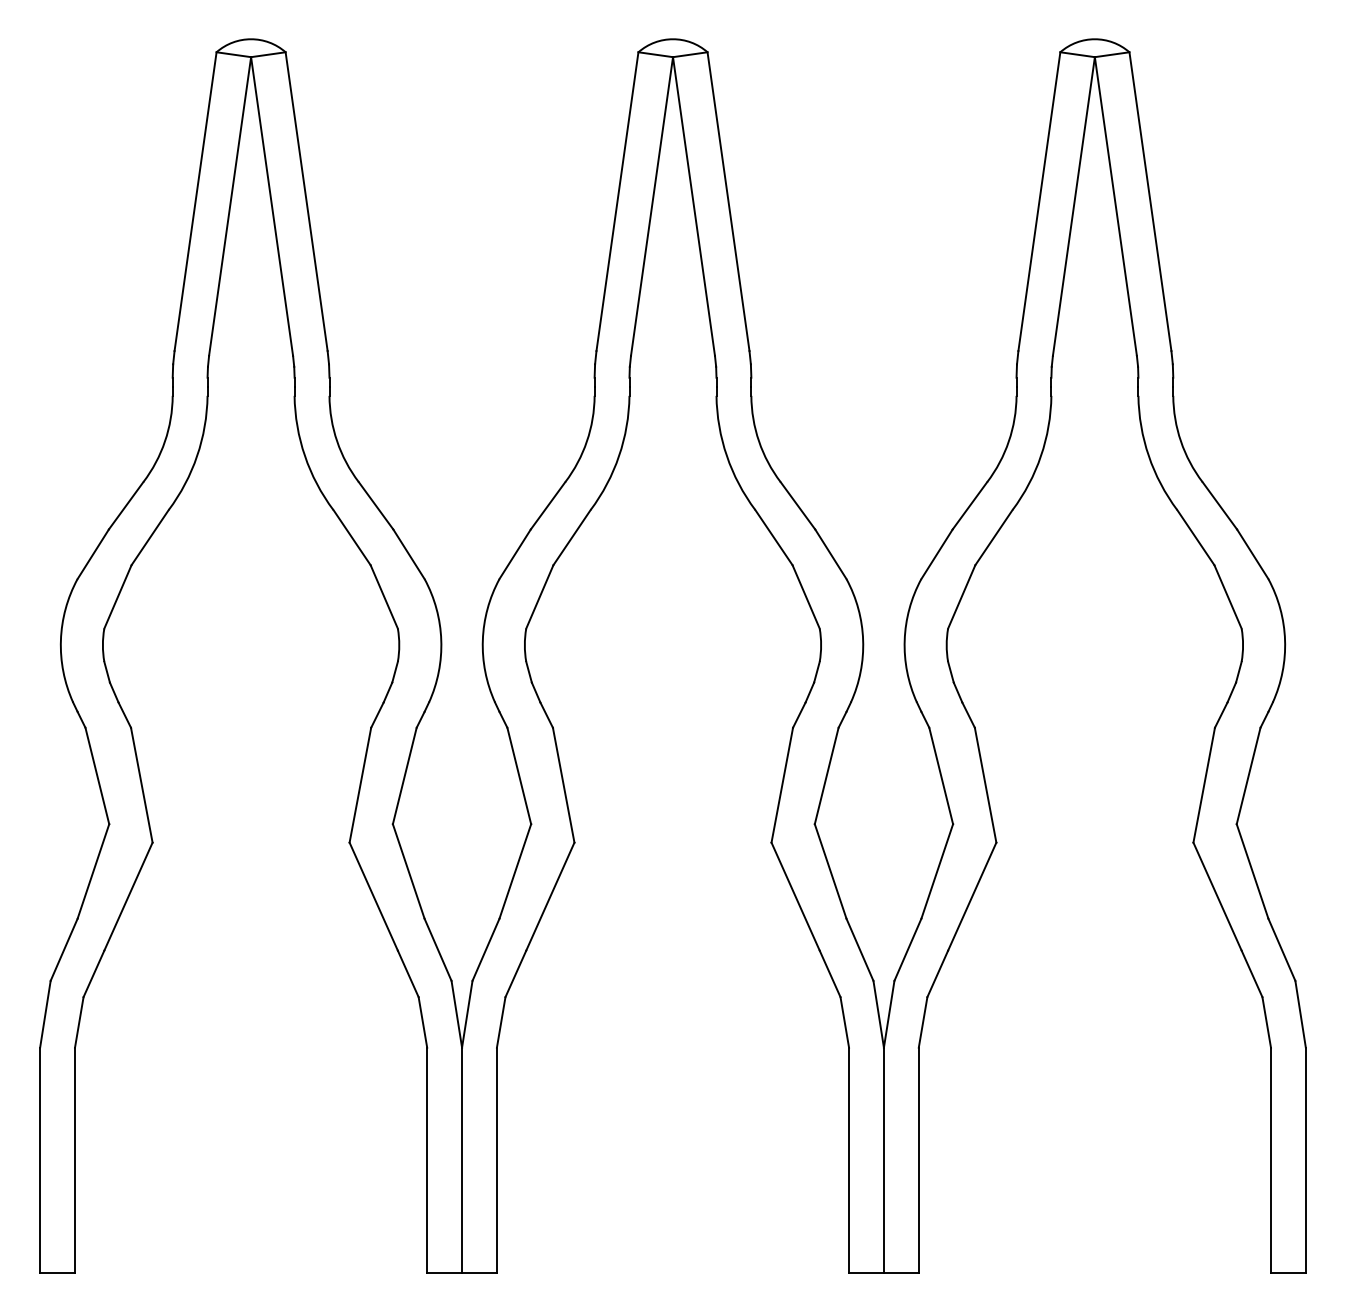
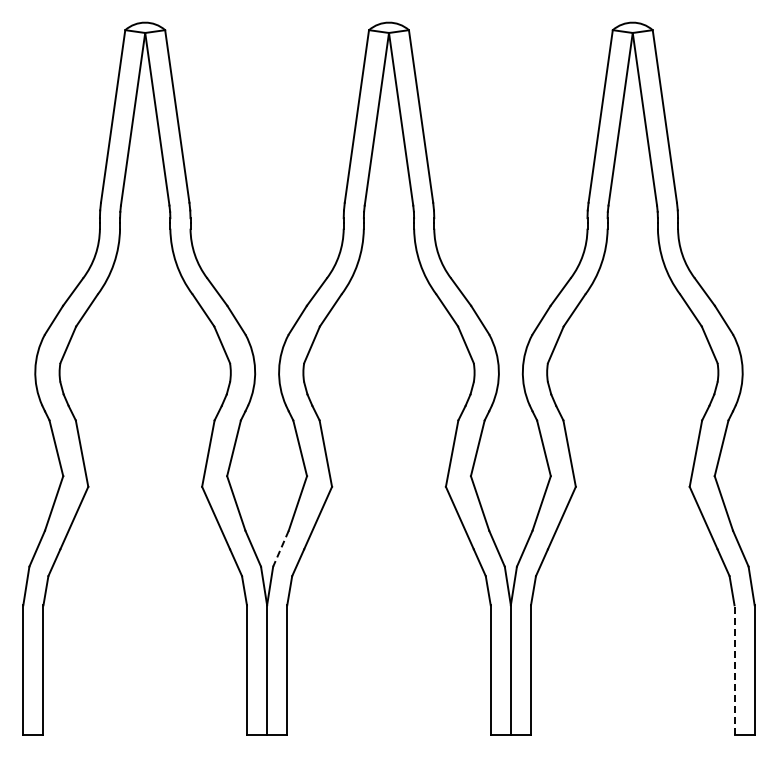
line: (485, 949) -> (280, 548), solid -> dashed
line: (1270, 1158) -> (734, 669), solid -> dashed

